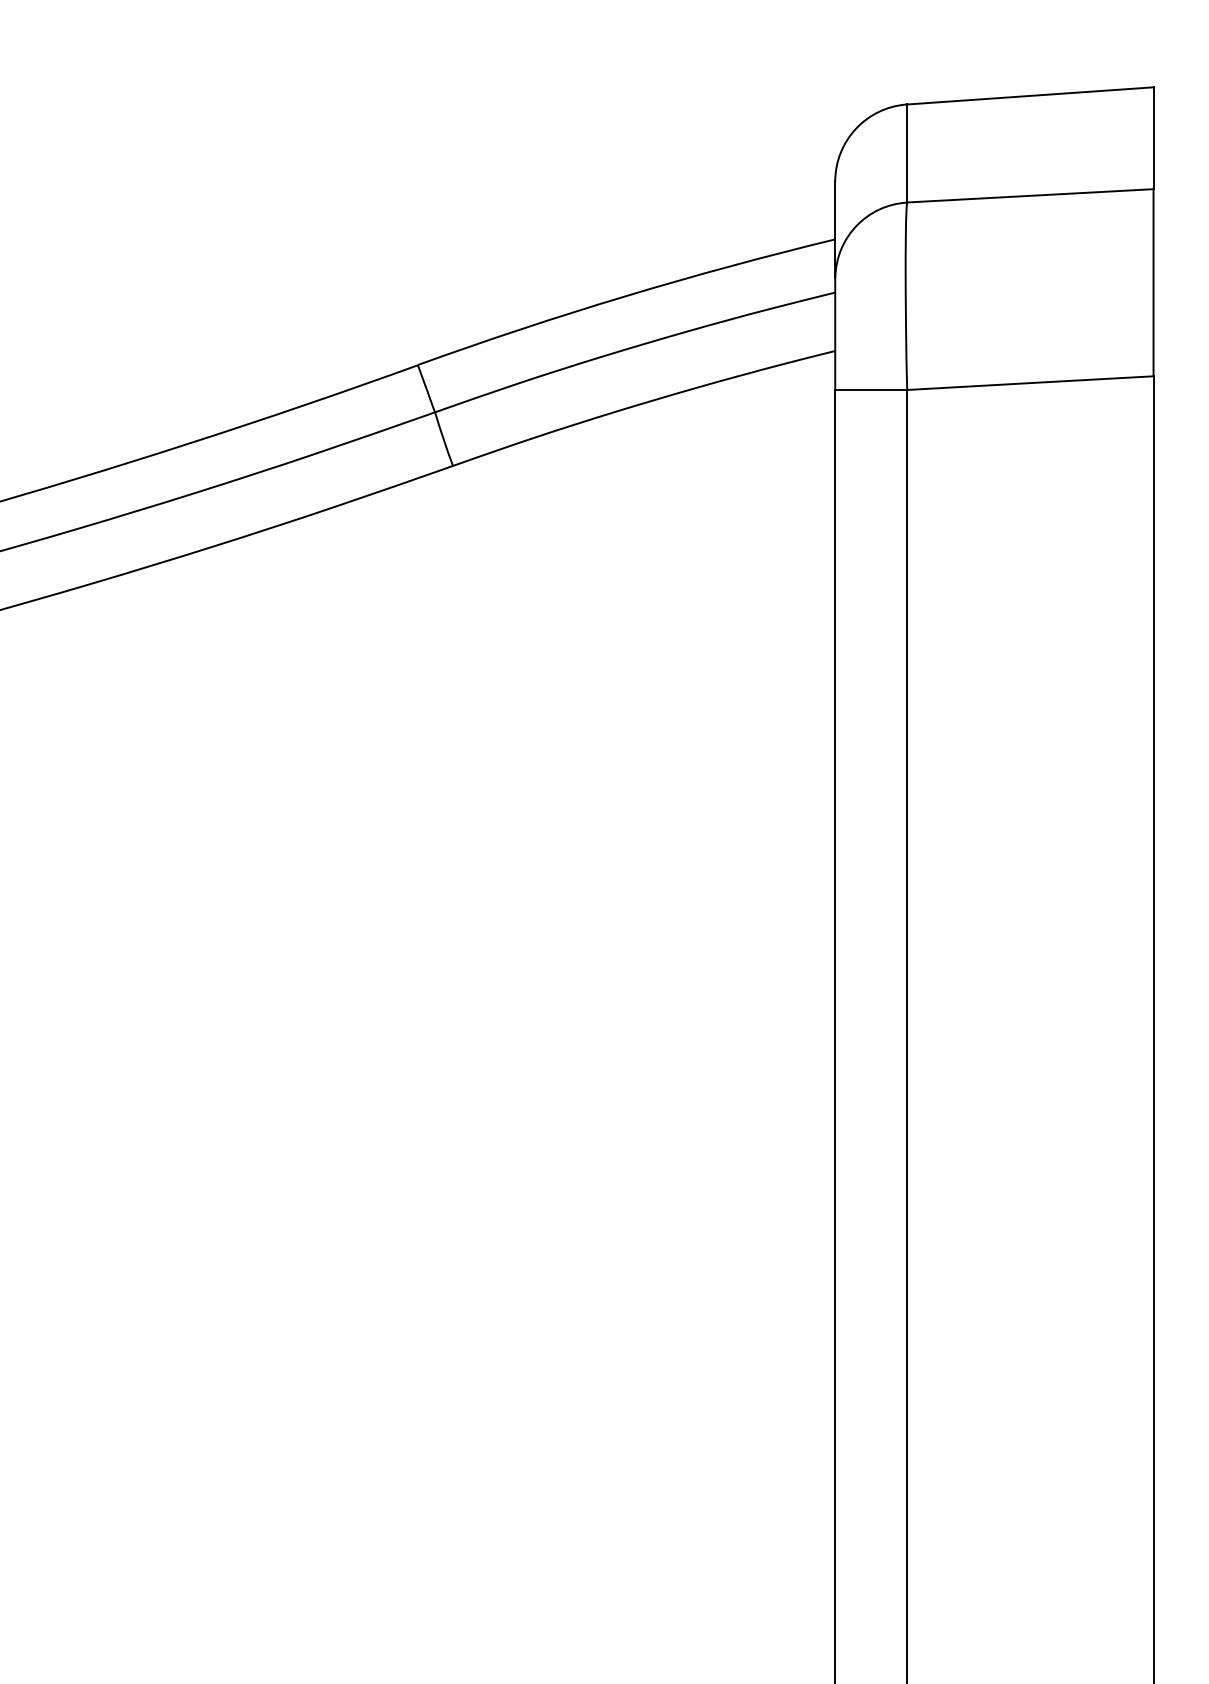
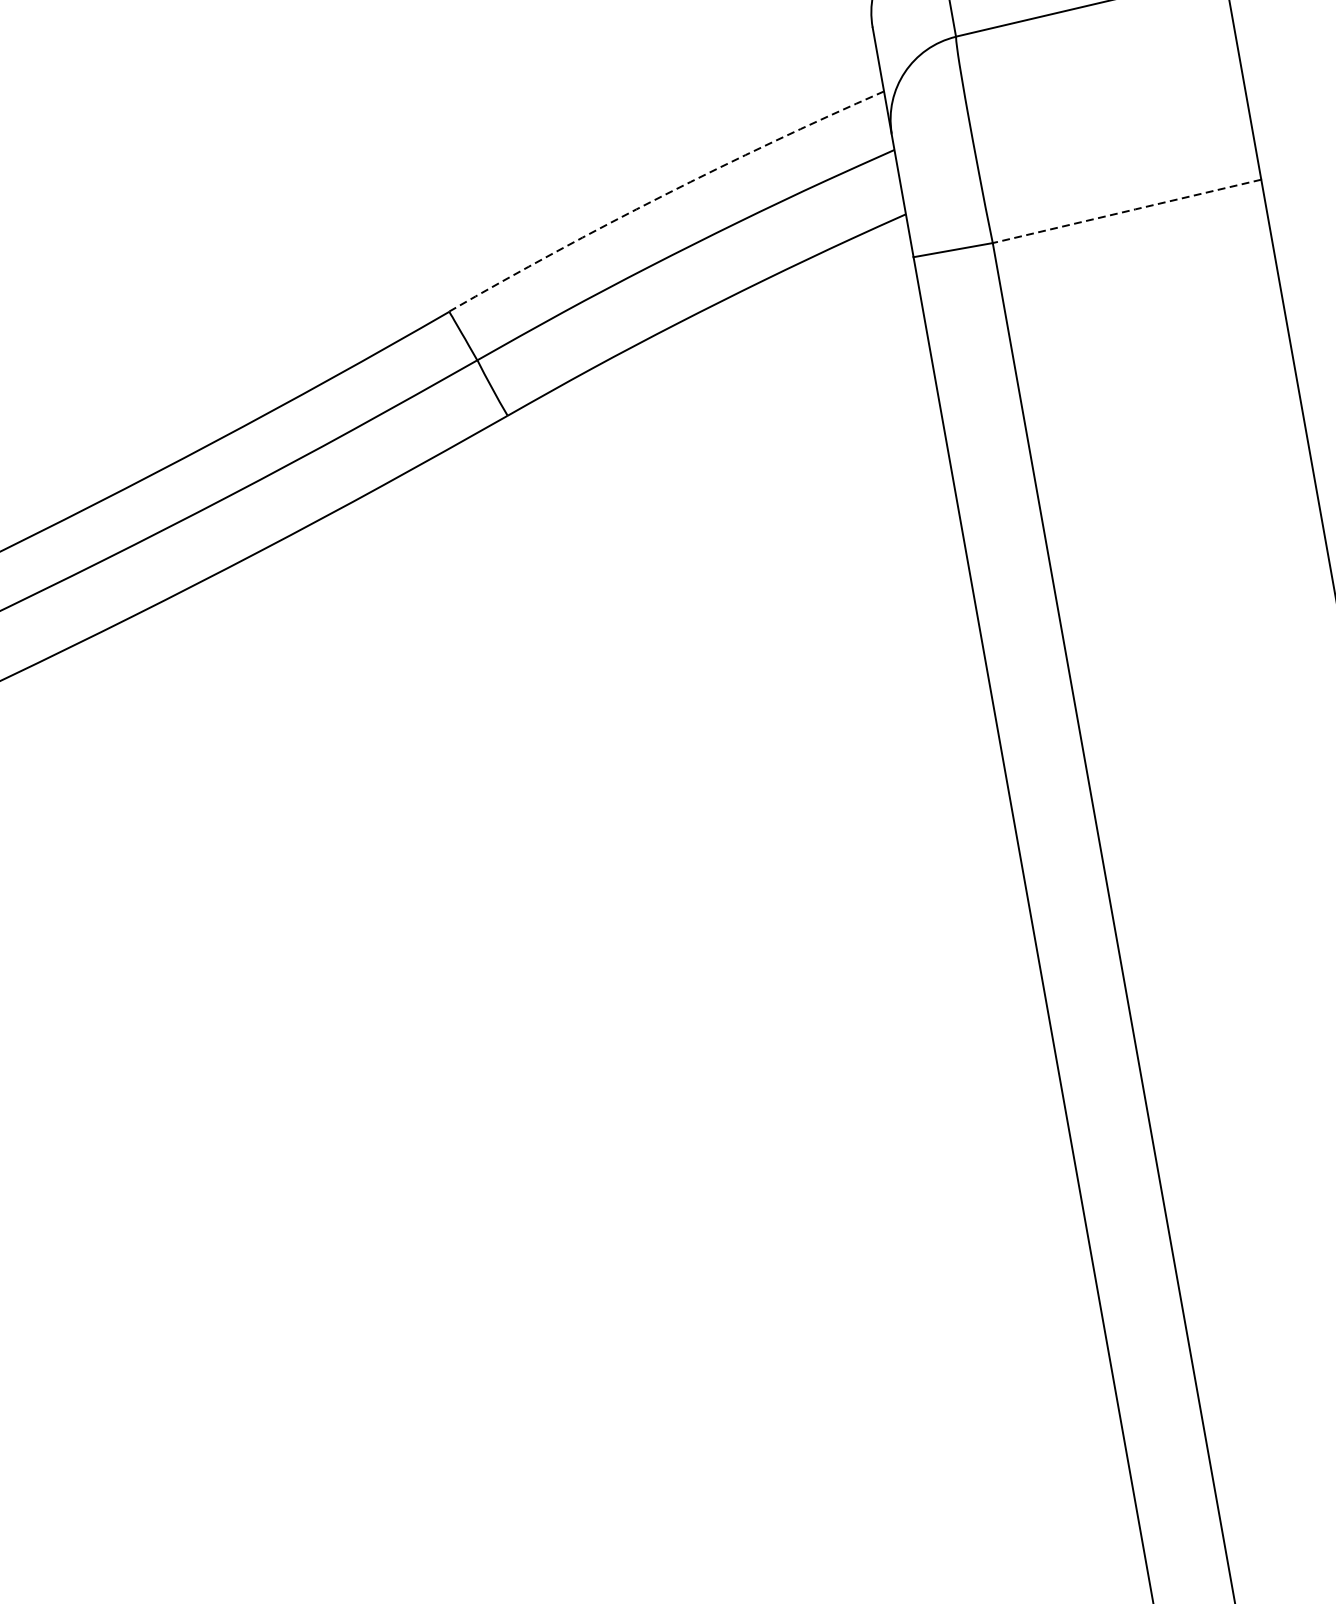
arc: (624, 296) -> (663, 195), solid -> dashed
line: (1030, 383) -> (1127, 211), solid -> dashed

